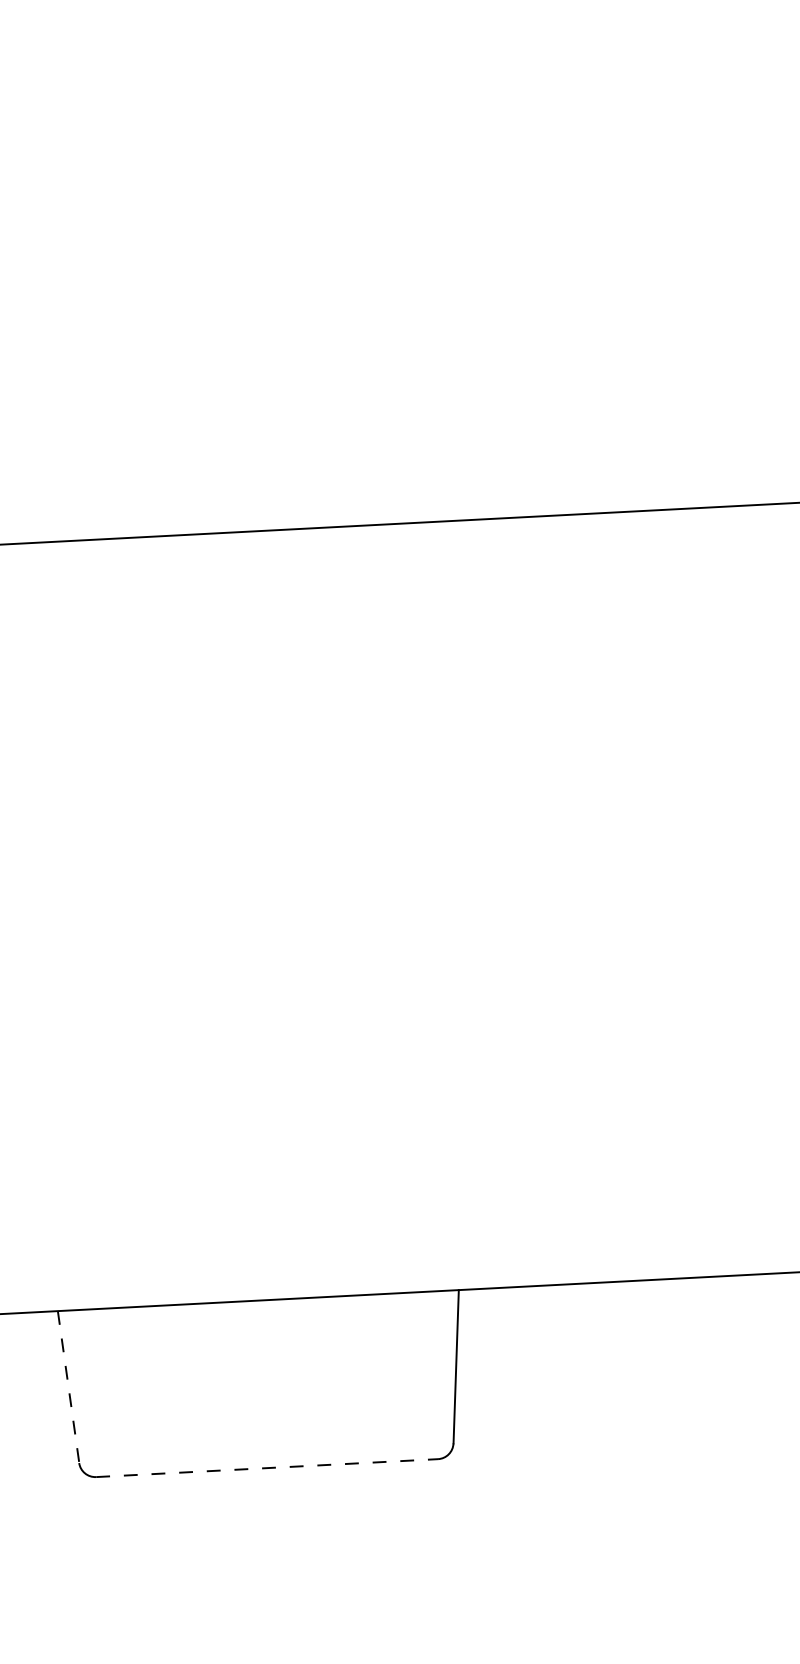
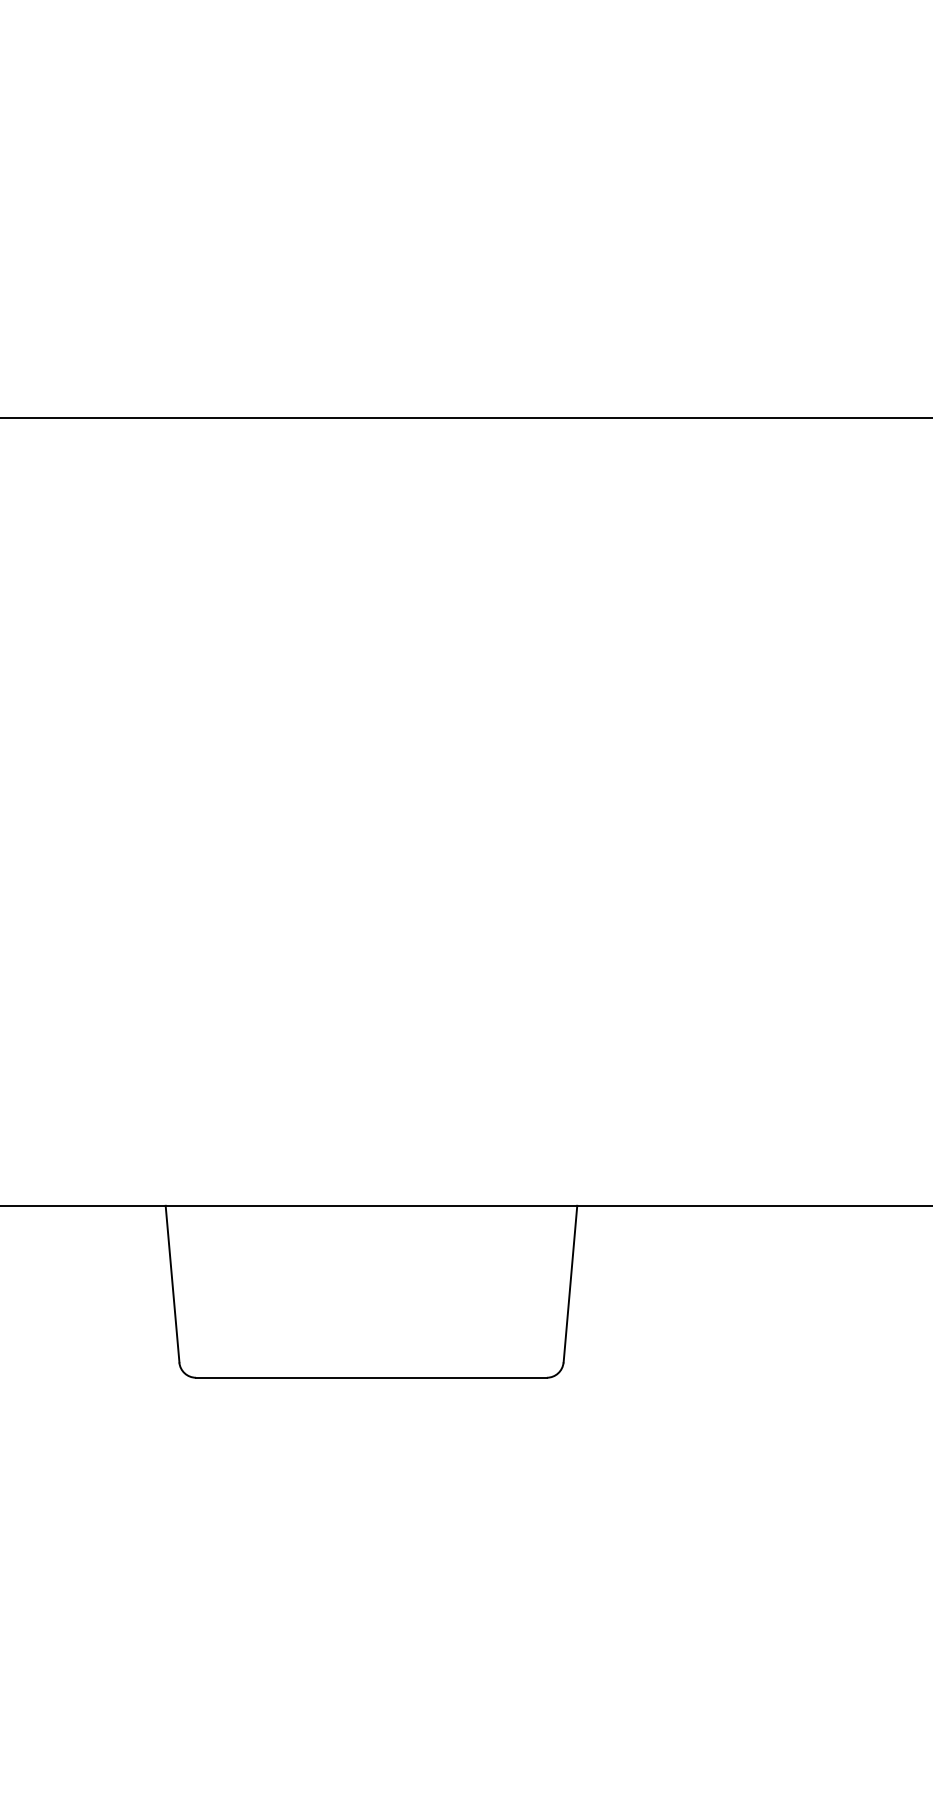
line: (68, 1387) -> (172, 1284), dashed -> solid
line: (267, 1467) -> (371, 1377), dashed -> solid

